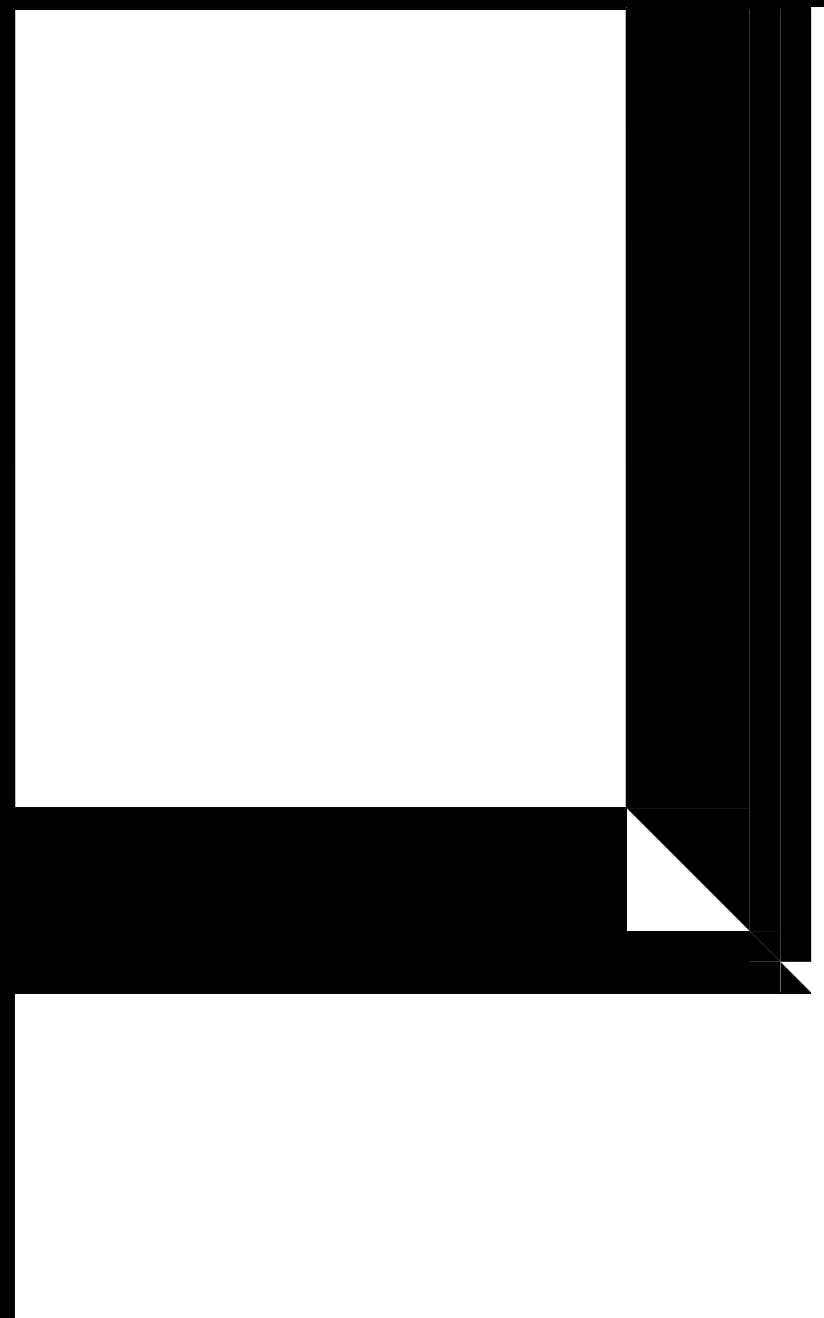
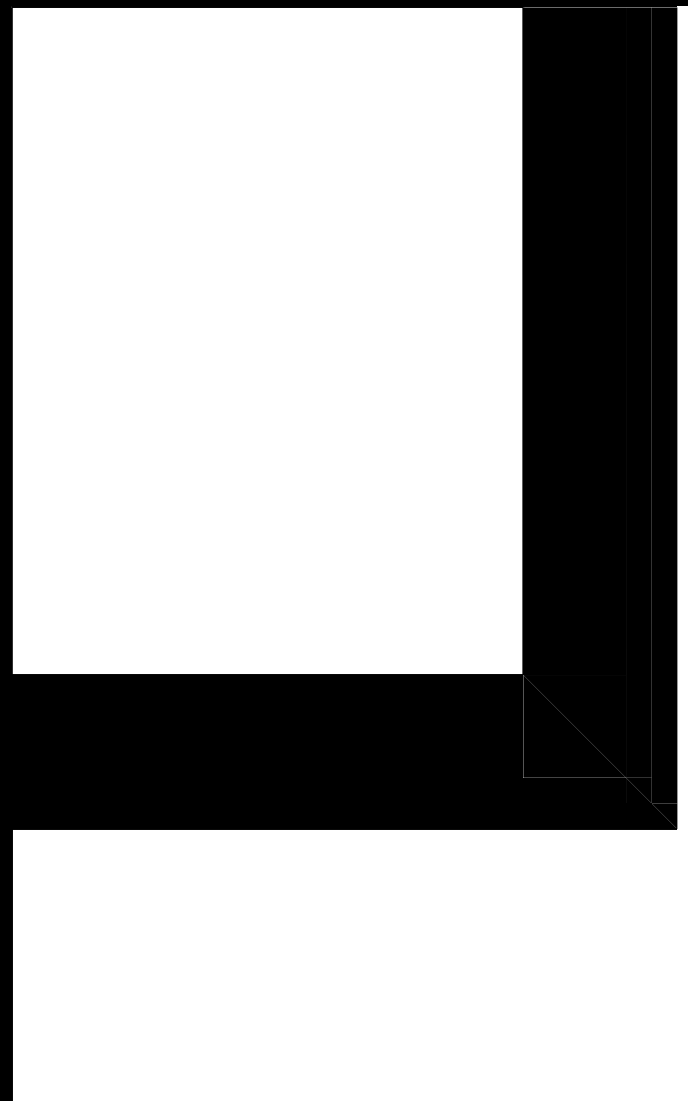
fill: (687, 869) -> (574, 726), added
fill: (795, 977) -> (664, 816), added

